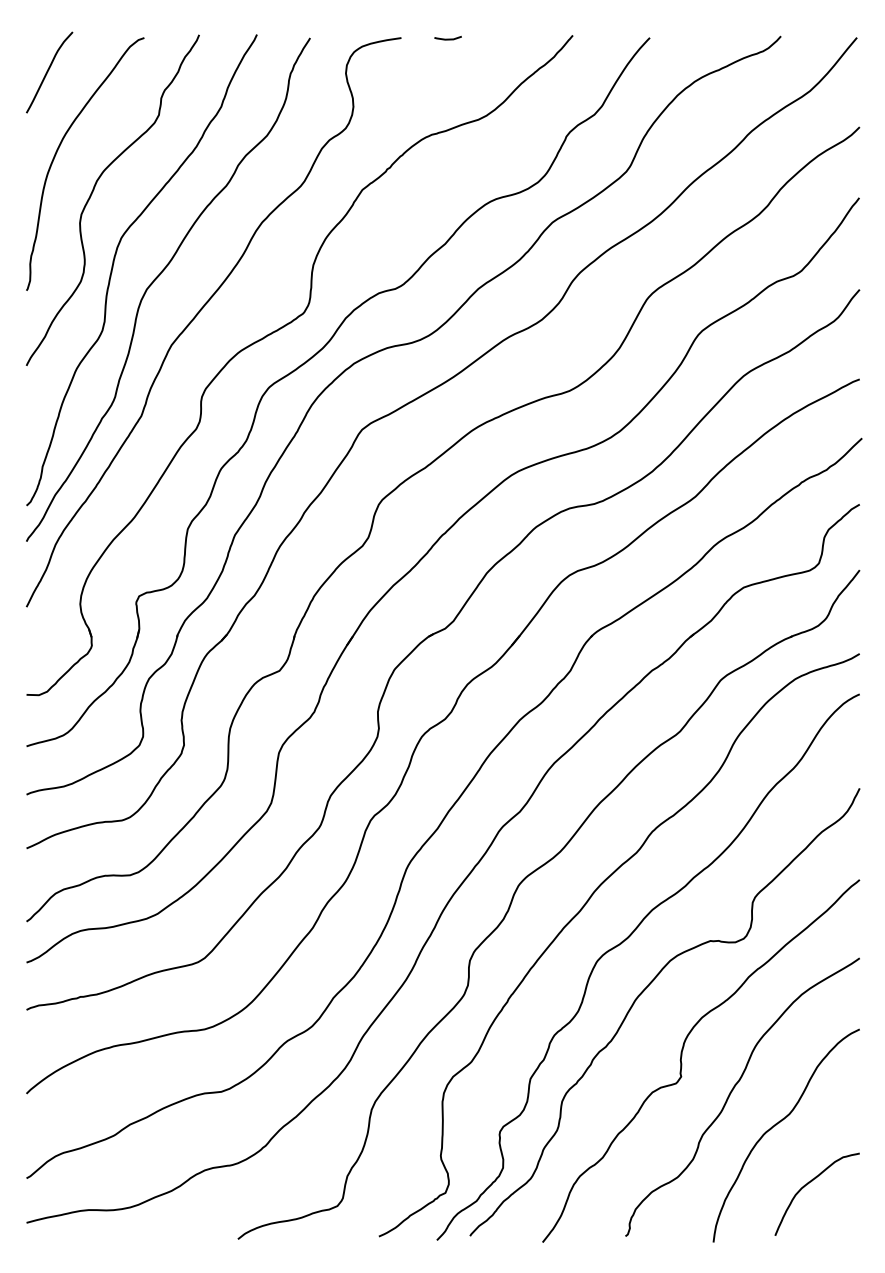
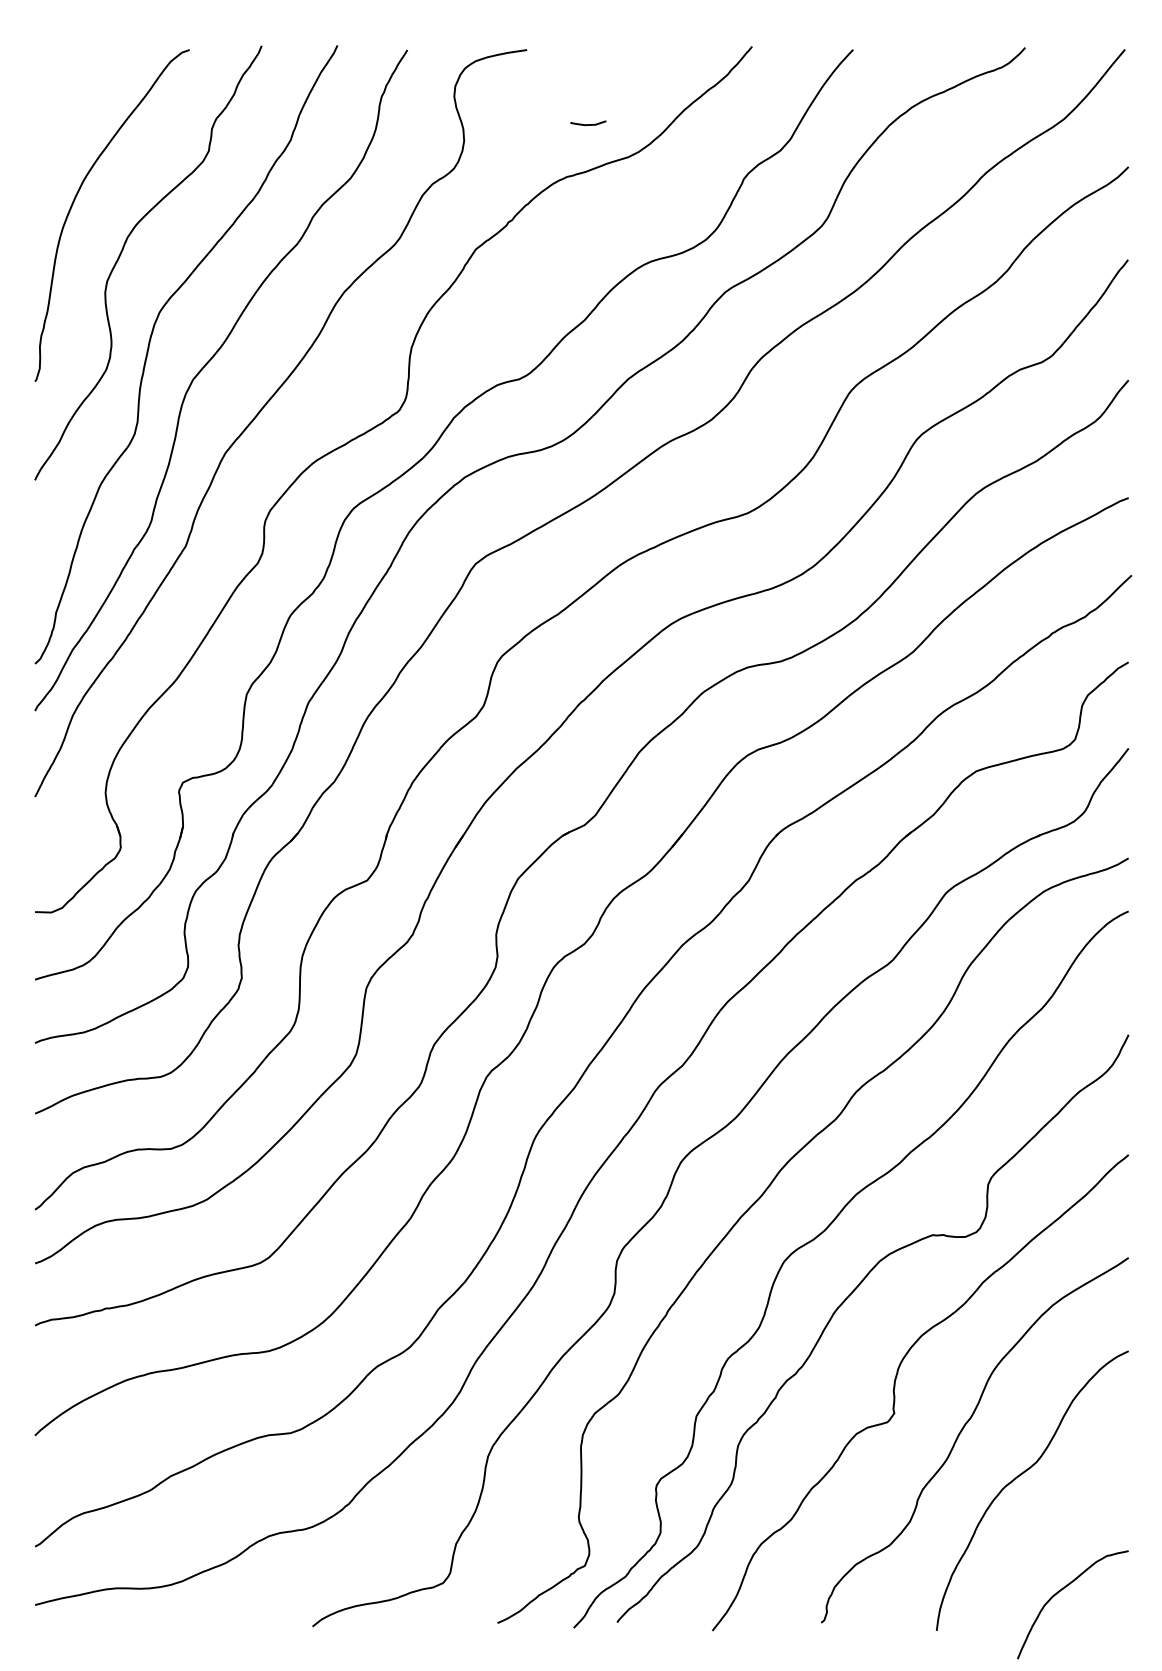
line: (448, 39) -> (588, 124), moved
curve: (48, 71) -> (63, 94), removed
curve: (809, 1183) -> (1062, 1590), moved

